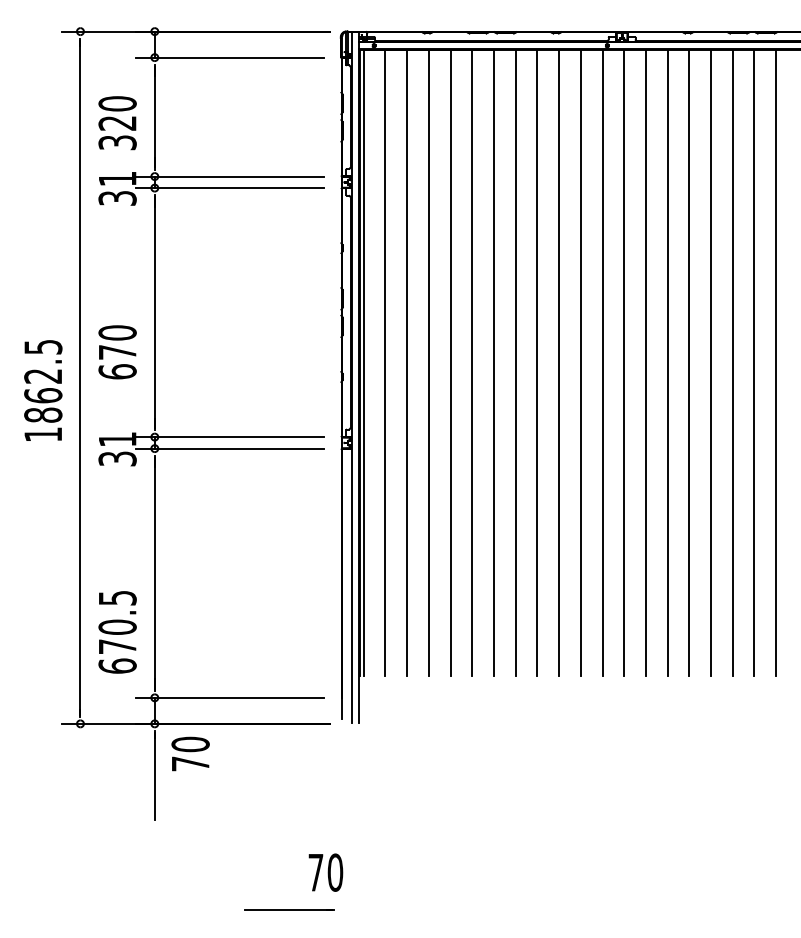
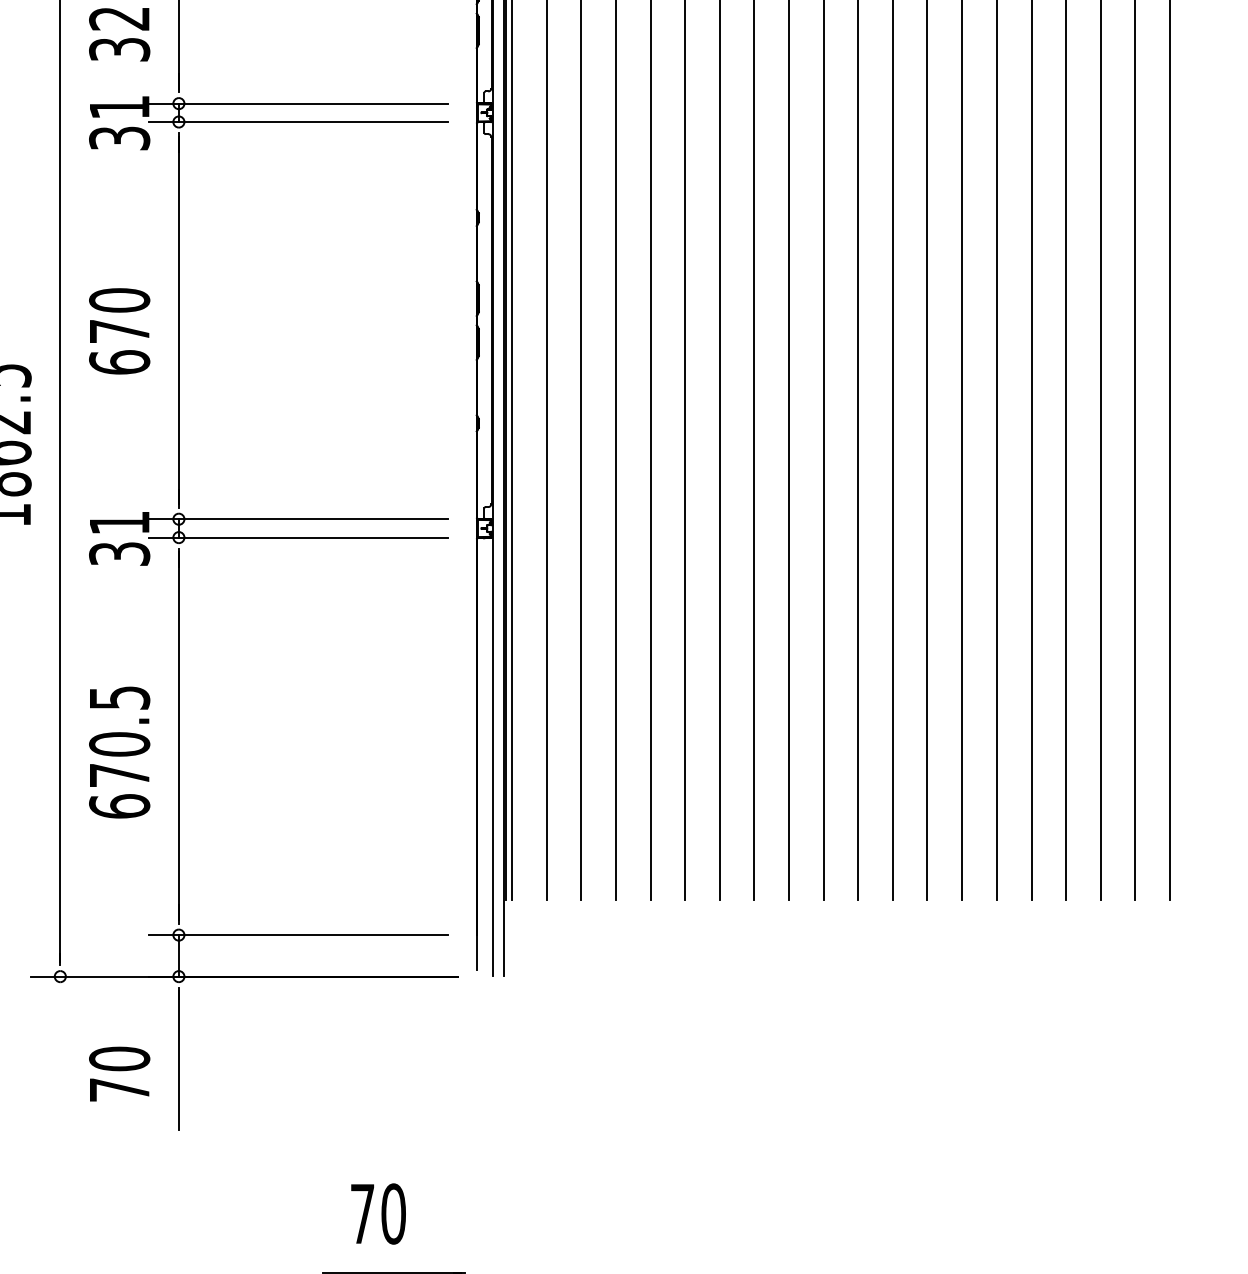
text: (117, 352) -> (119, 331), moved
text: (117, 632) -> (119, 752), moved
text: (190, 753) -> (119, 1073), moved
text: (325, 872) -> (377, 1213), moved

